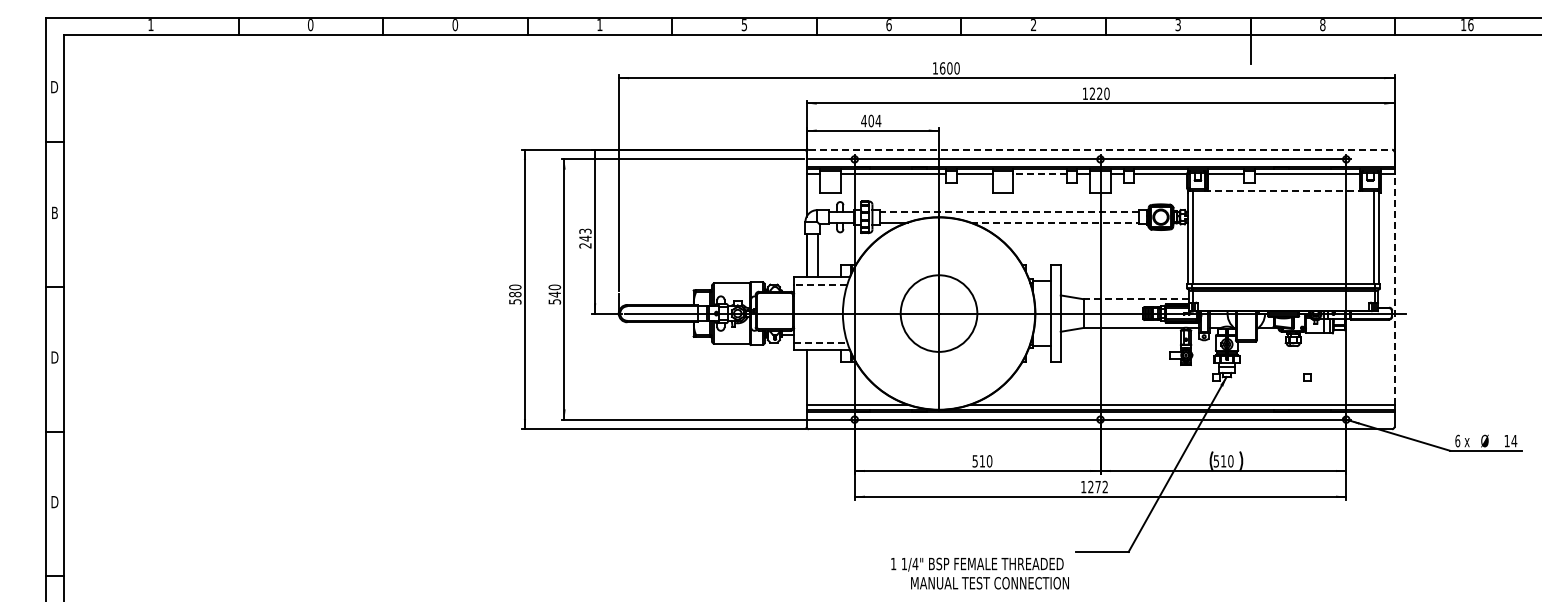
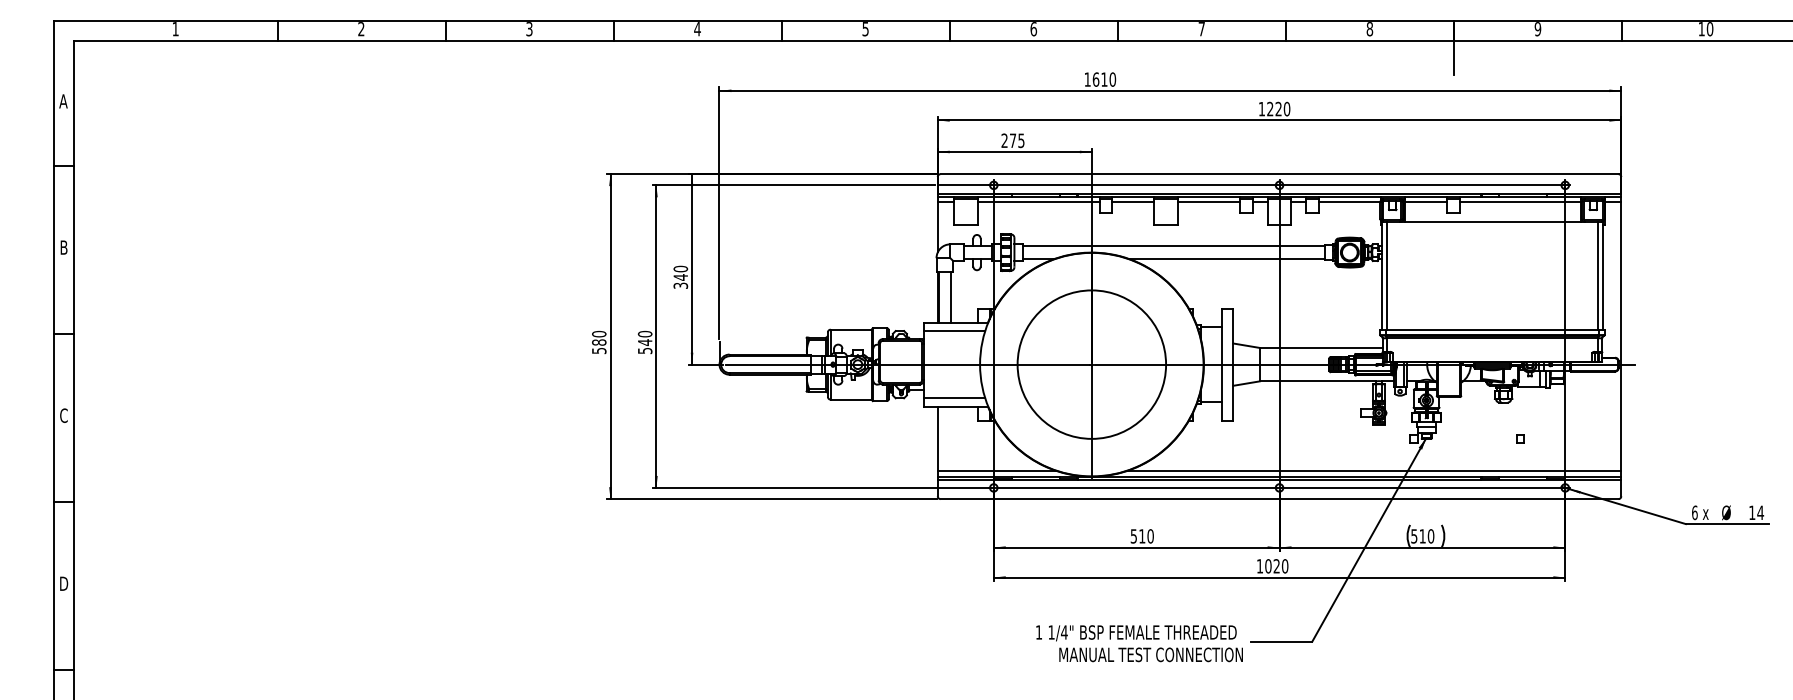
text: (1470, 24) -> (1709, 28), 16 -> 10
text: (310, 25) -> (361, 29), 0 -> 2
text: (455, 25) -> (529, 29), 0 -> 3
text: (599, 25) -> (697, 29), 1 -> 4
text: (1033, 25) -> (1201, 29), 2 -> 7
text: (1177, 25) -> (1369, 29), 3 -> 8
text: (1322, 25) -> (1537, 29), 8 -> 9
text: (949, 68) -> (1104, 79), 1600 -> 1610
text: (54, 87) -> (63, 101), D -> A
text: (871, 120) -> (1013, 140), 404 -> 275
line: (1100, 149) -> (1279, 173), dashed -> solid
line: (1040, 173) -> (1209, 201), dashed -> solid
line: (1283, 190) -> (1492, 221), dashed -> solid
line: (1009, 211) -> (1173, 245), dashed -> solid
line: (1055, 222) -> (1227, 258), dashed -> solid
text: (585, 238) -> (680, 277), 243 -> 340
line: (820, 284) -> (954, 330), dashed -> solid
line: (1394, 289) -> (1621, 336), dashed -> solid
line: (1136, 299) -> (1321, 348), dashed -> solid
circle: (938, 313) -> (1091, 364), size x1.67
line: (821, 342) -> (955, 398), dashed -> solid
text: (54, 357) -> (63, 415), D -> C
text: (1098, 486) -> (1277, 565), 1272 -> 1020
text: (979, 573) -> (1138, 643), moved

